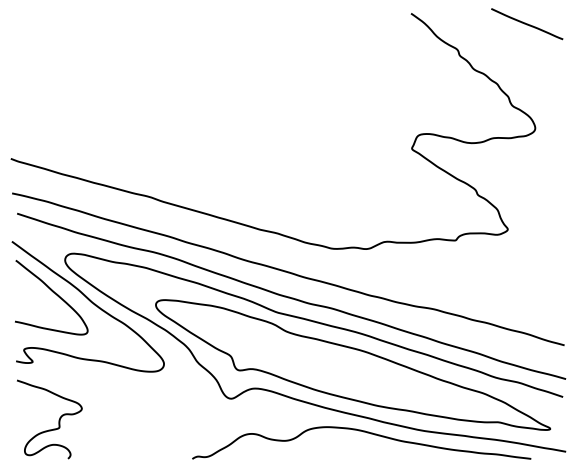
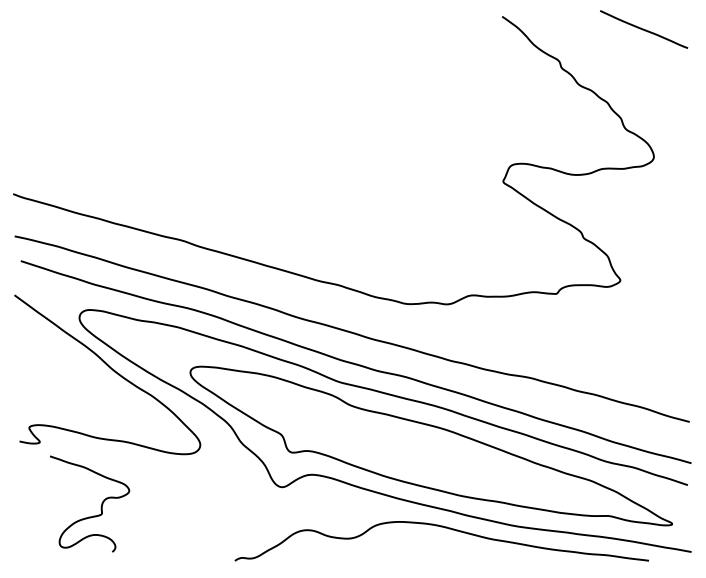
curve: (53, 293) -> (65, 358), removed
curve: (58, 420) -> (100, 505), moved

